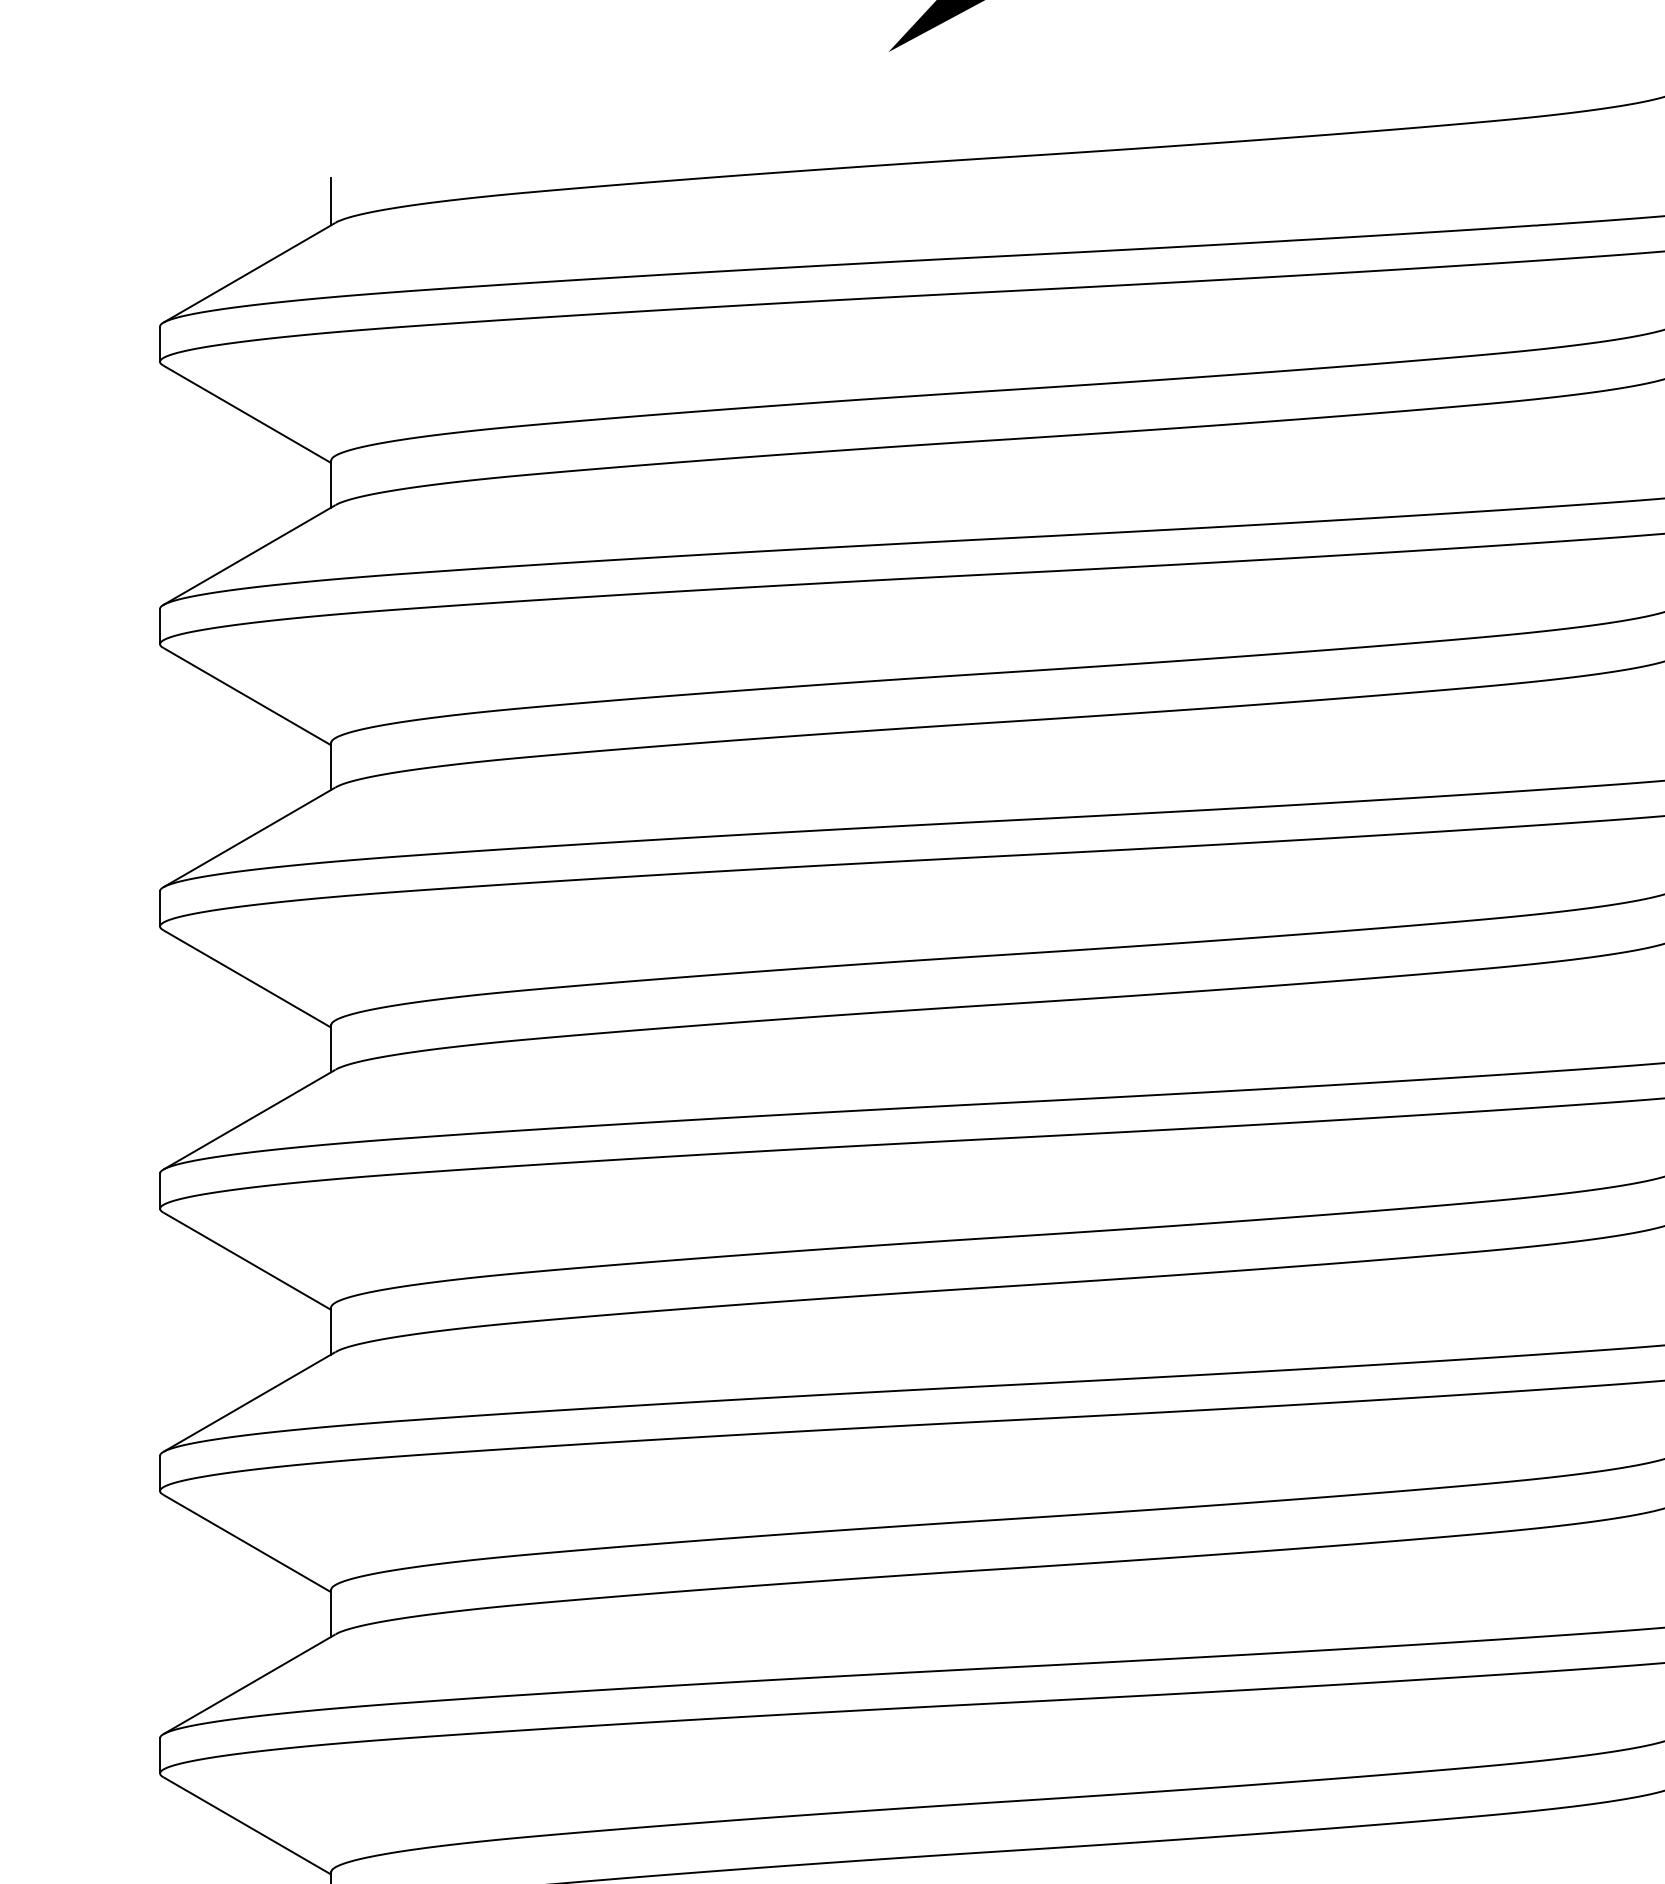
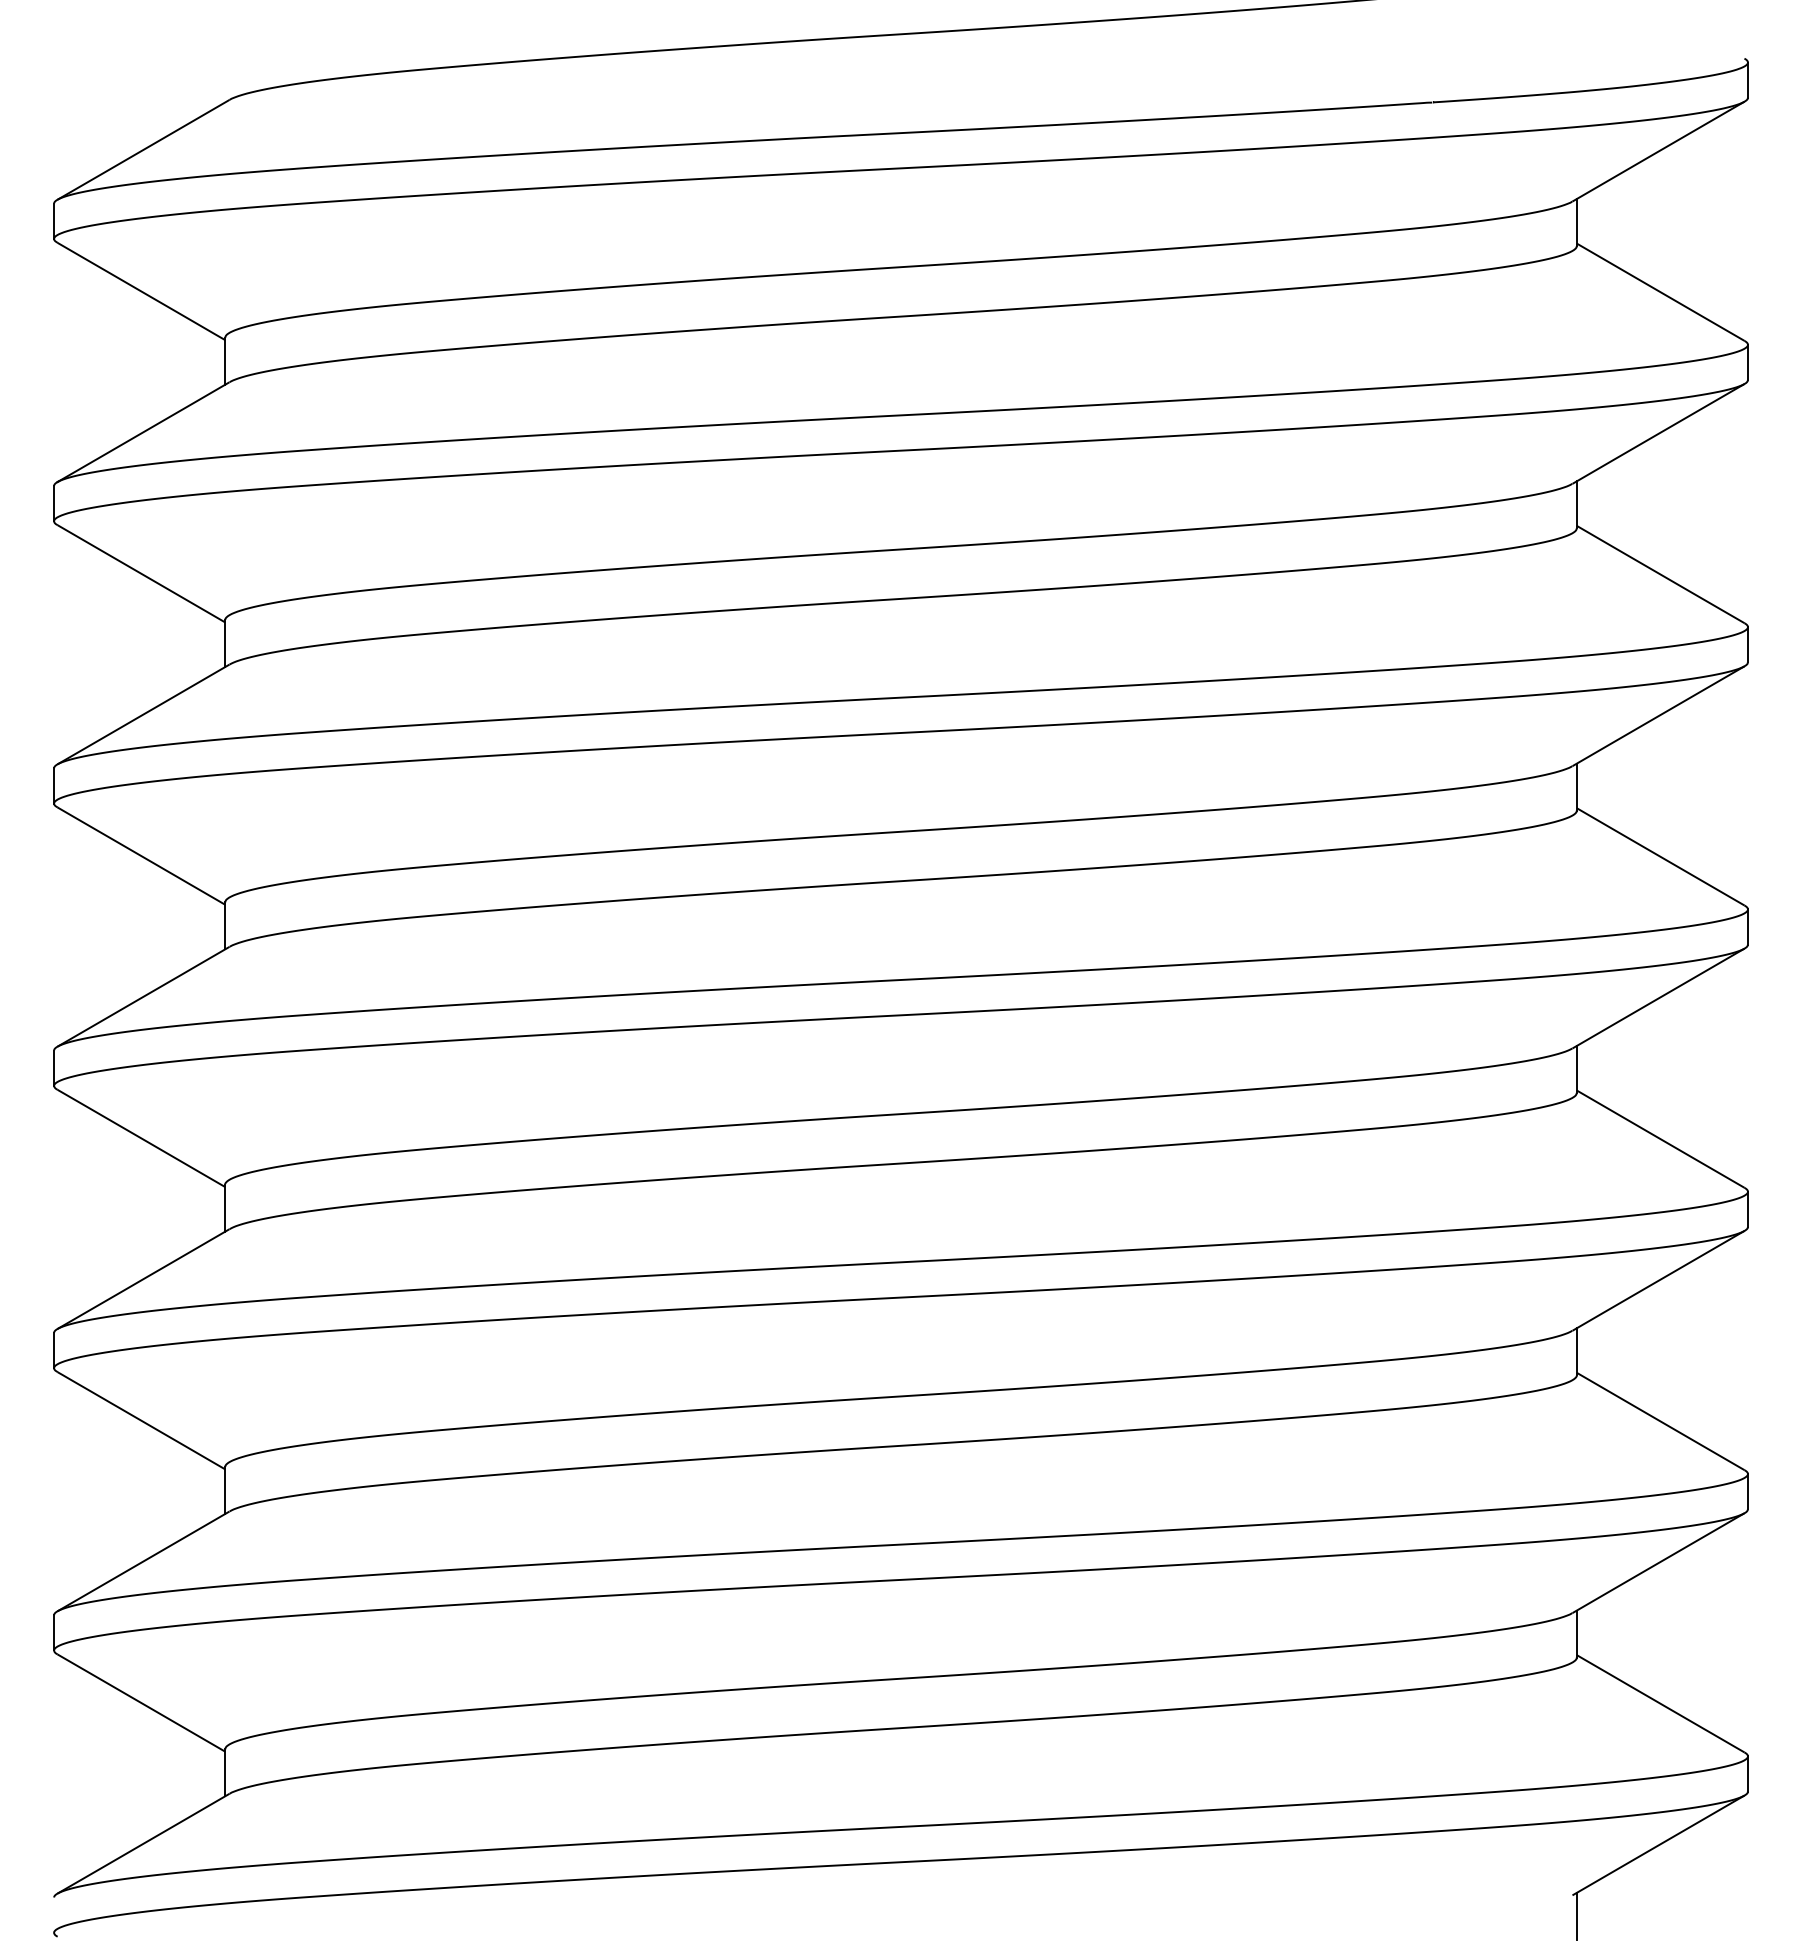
line: (331, 201) -> (225, 78), removed

